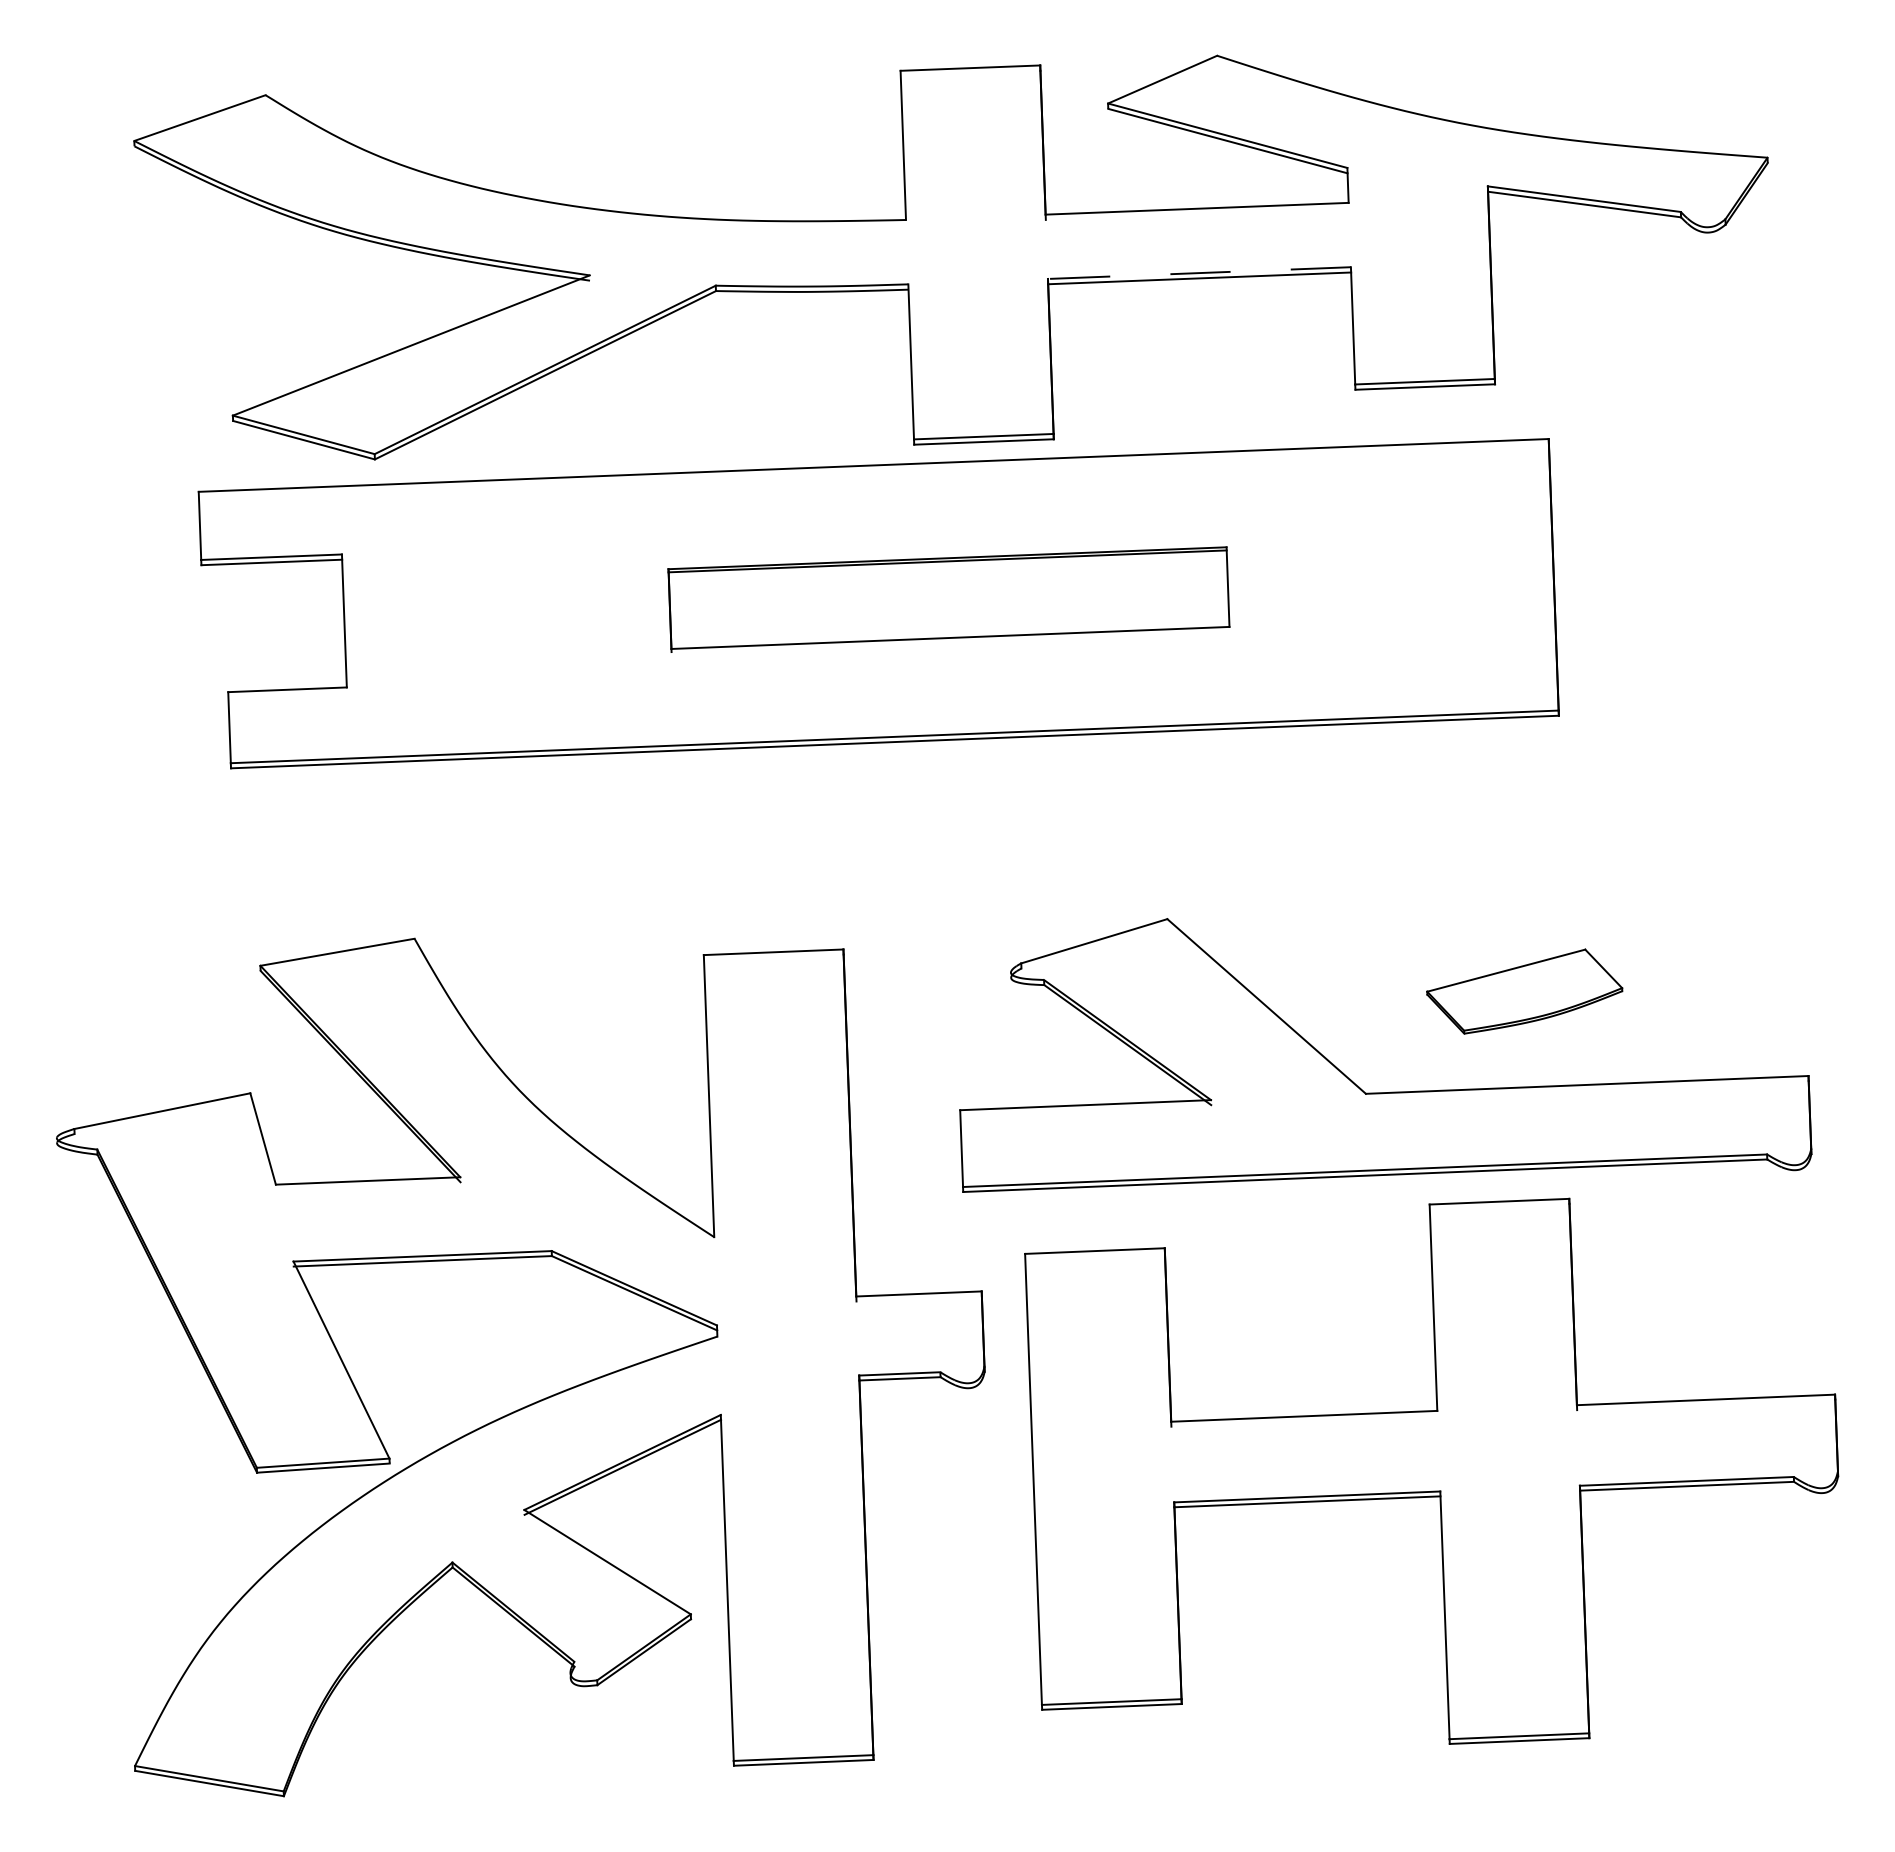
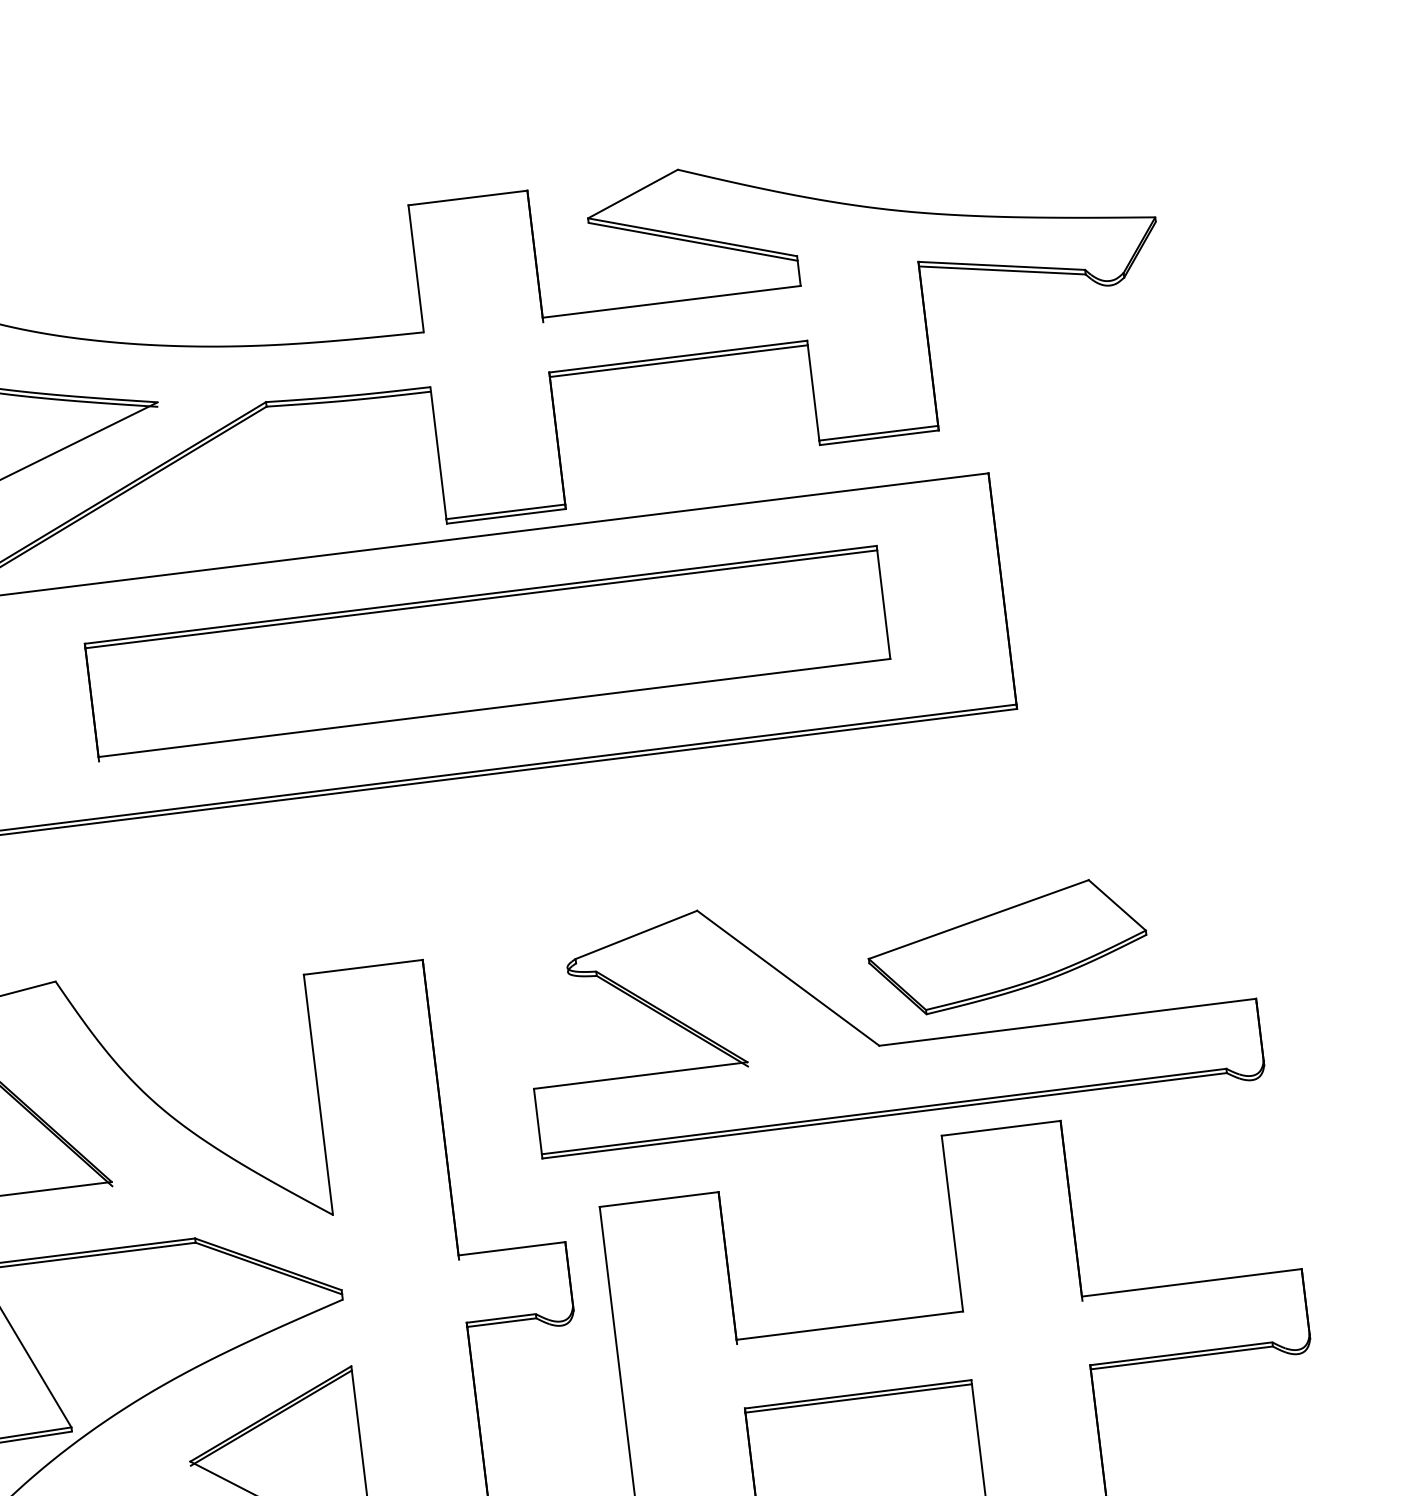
line: (1199, 273) -> (678, 356), dashed -> solid
part: (948, 599) -> (487, 653), size x1.67
part: (1524, 991) -> (1007, 946), size x1.67

